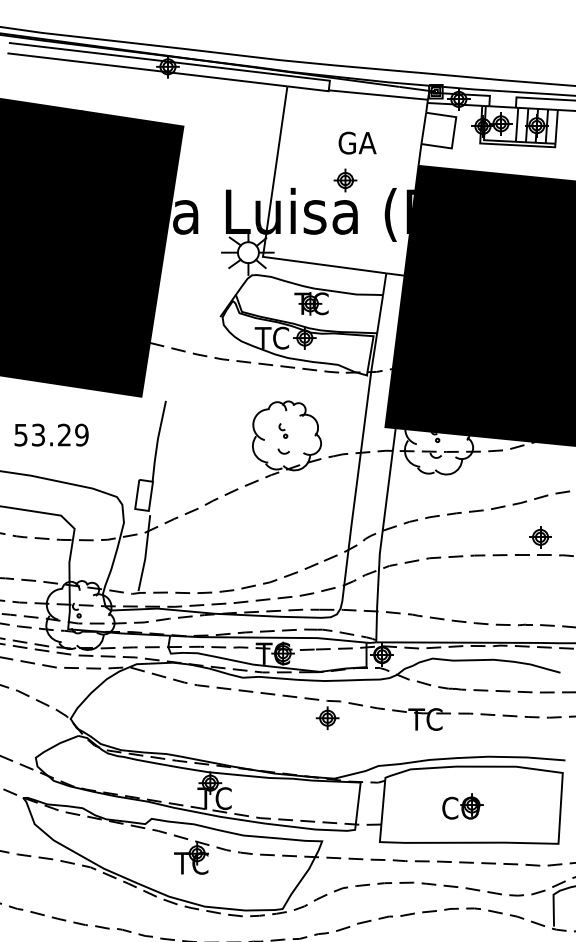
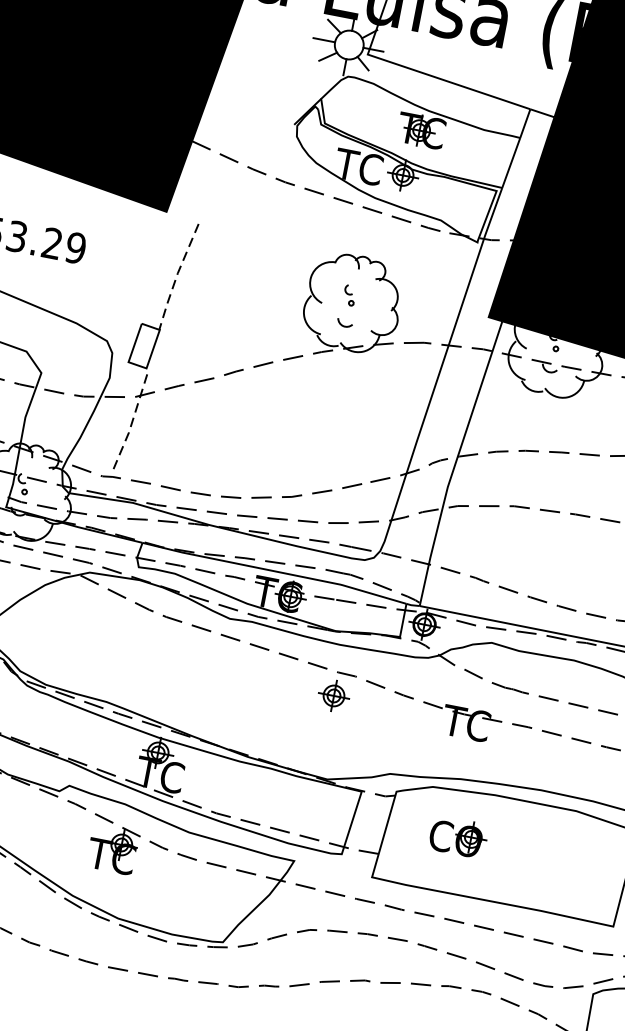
line: (157, 441) -> (176, 276), solid -> dashed
line: (145, 554) -> (130, 426), solid -> dashed
part: (462, 806) -> (458, 836), moved

